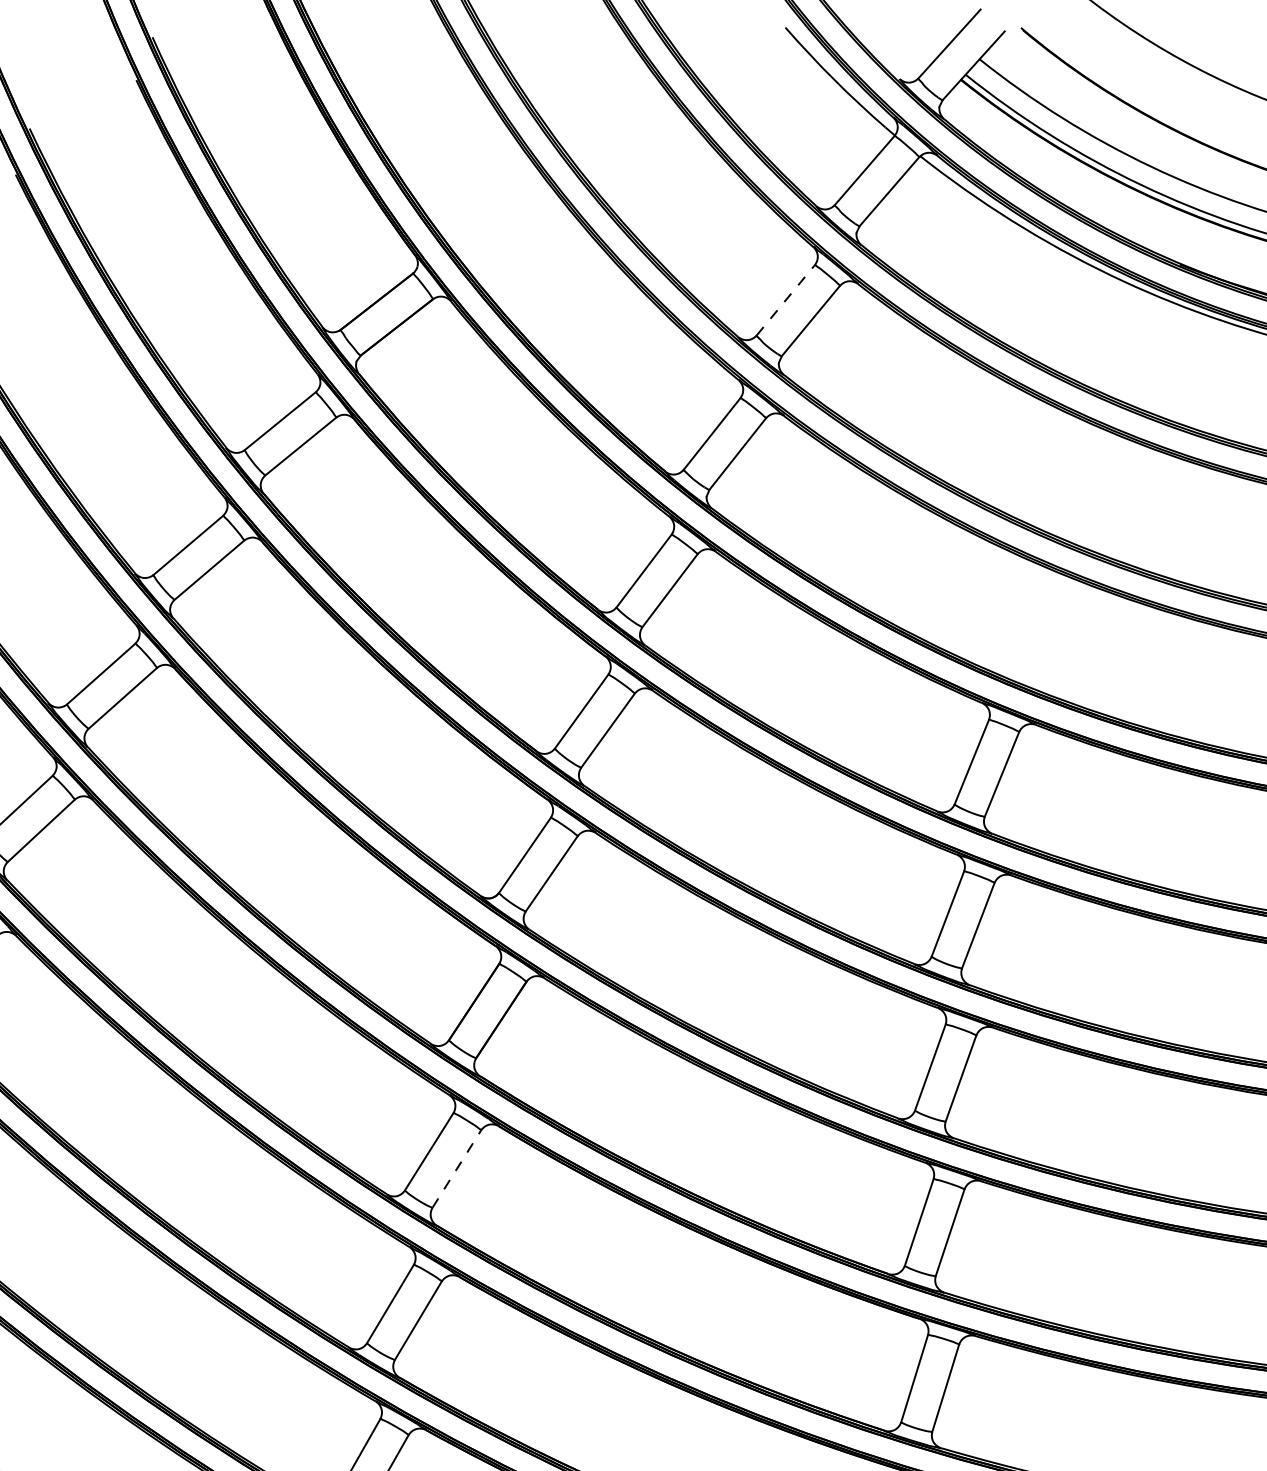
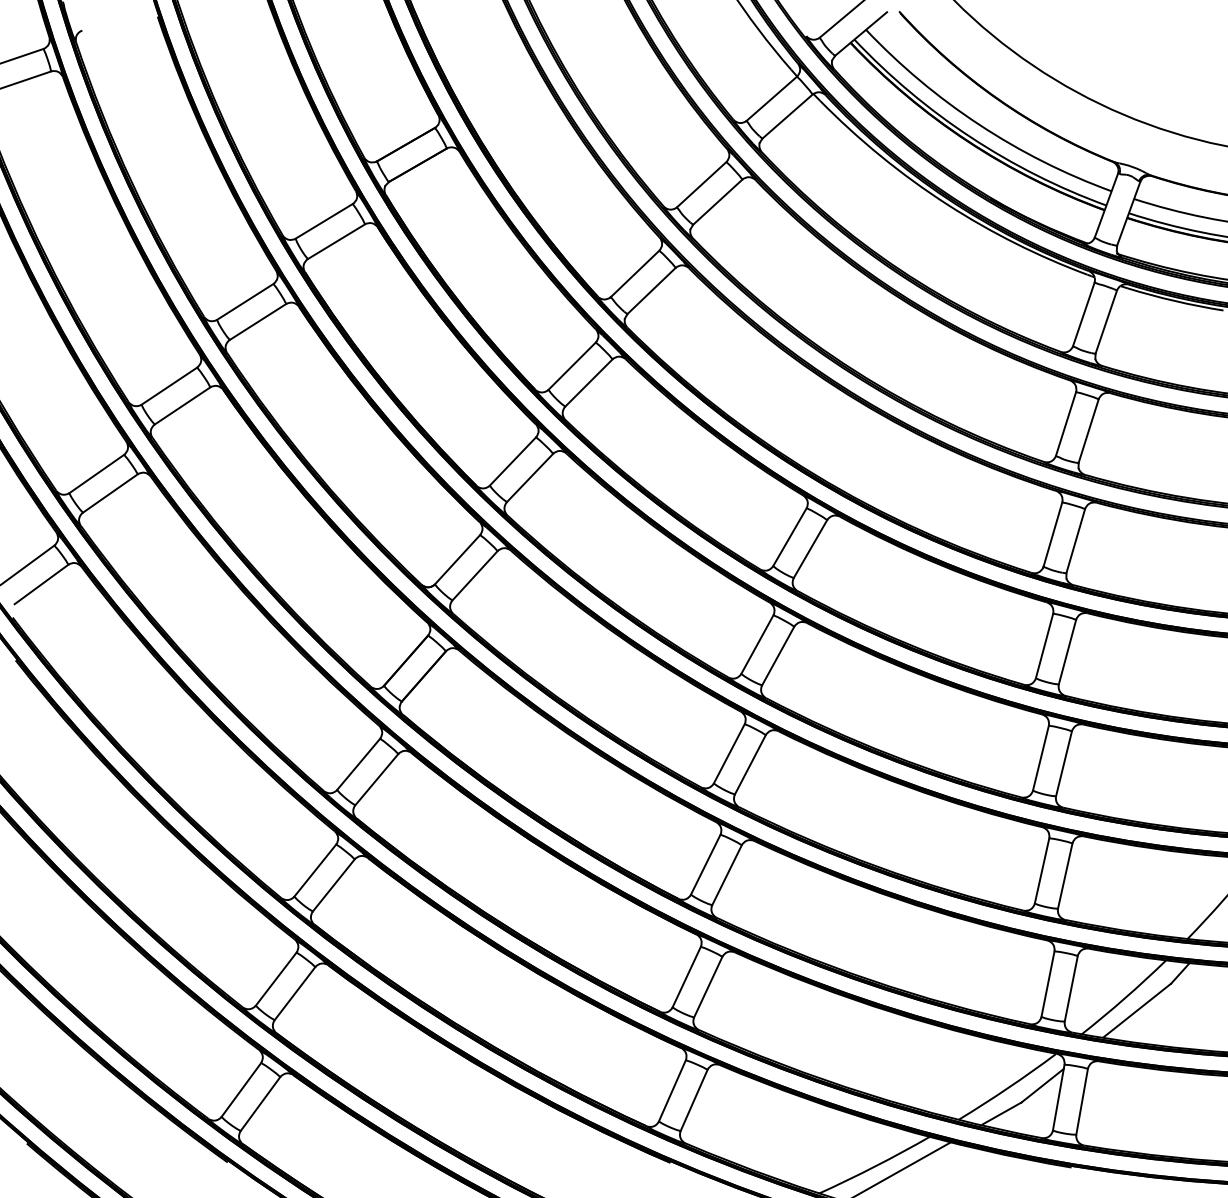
line: (786, 299) -> (702, 184), dashed -> solid
line: (457, 1168) -> (377, 779), dashed -> solid

